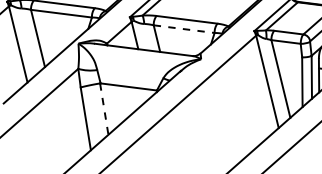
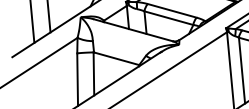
line: (184, 29) -> (169, 18), dashed -> solid
line: (104, 109) -> (94, 74), dashed -> solid

